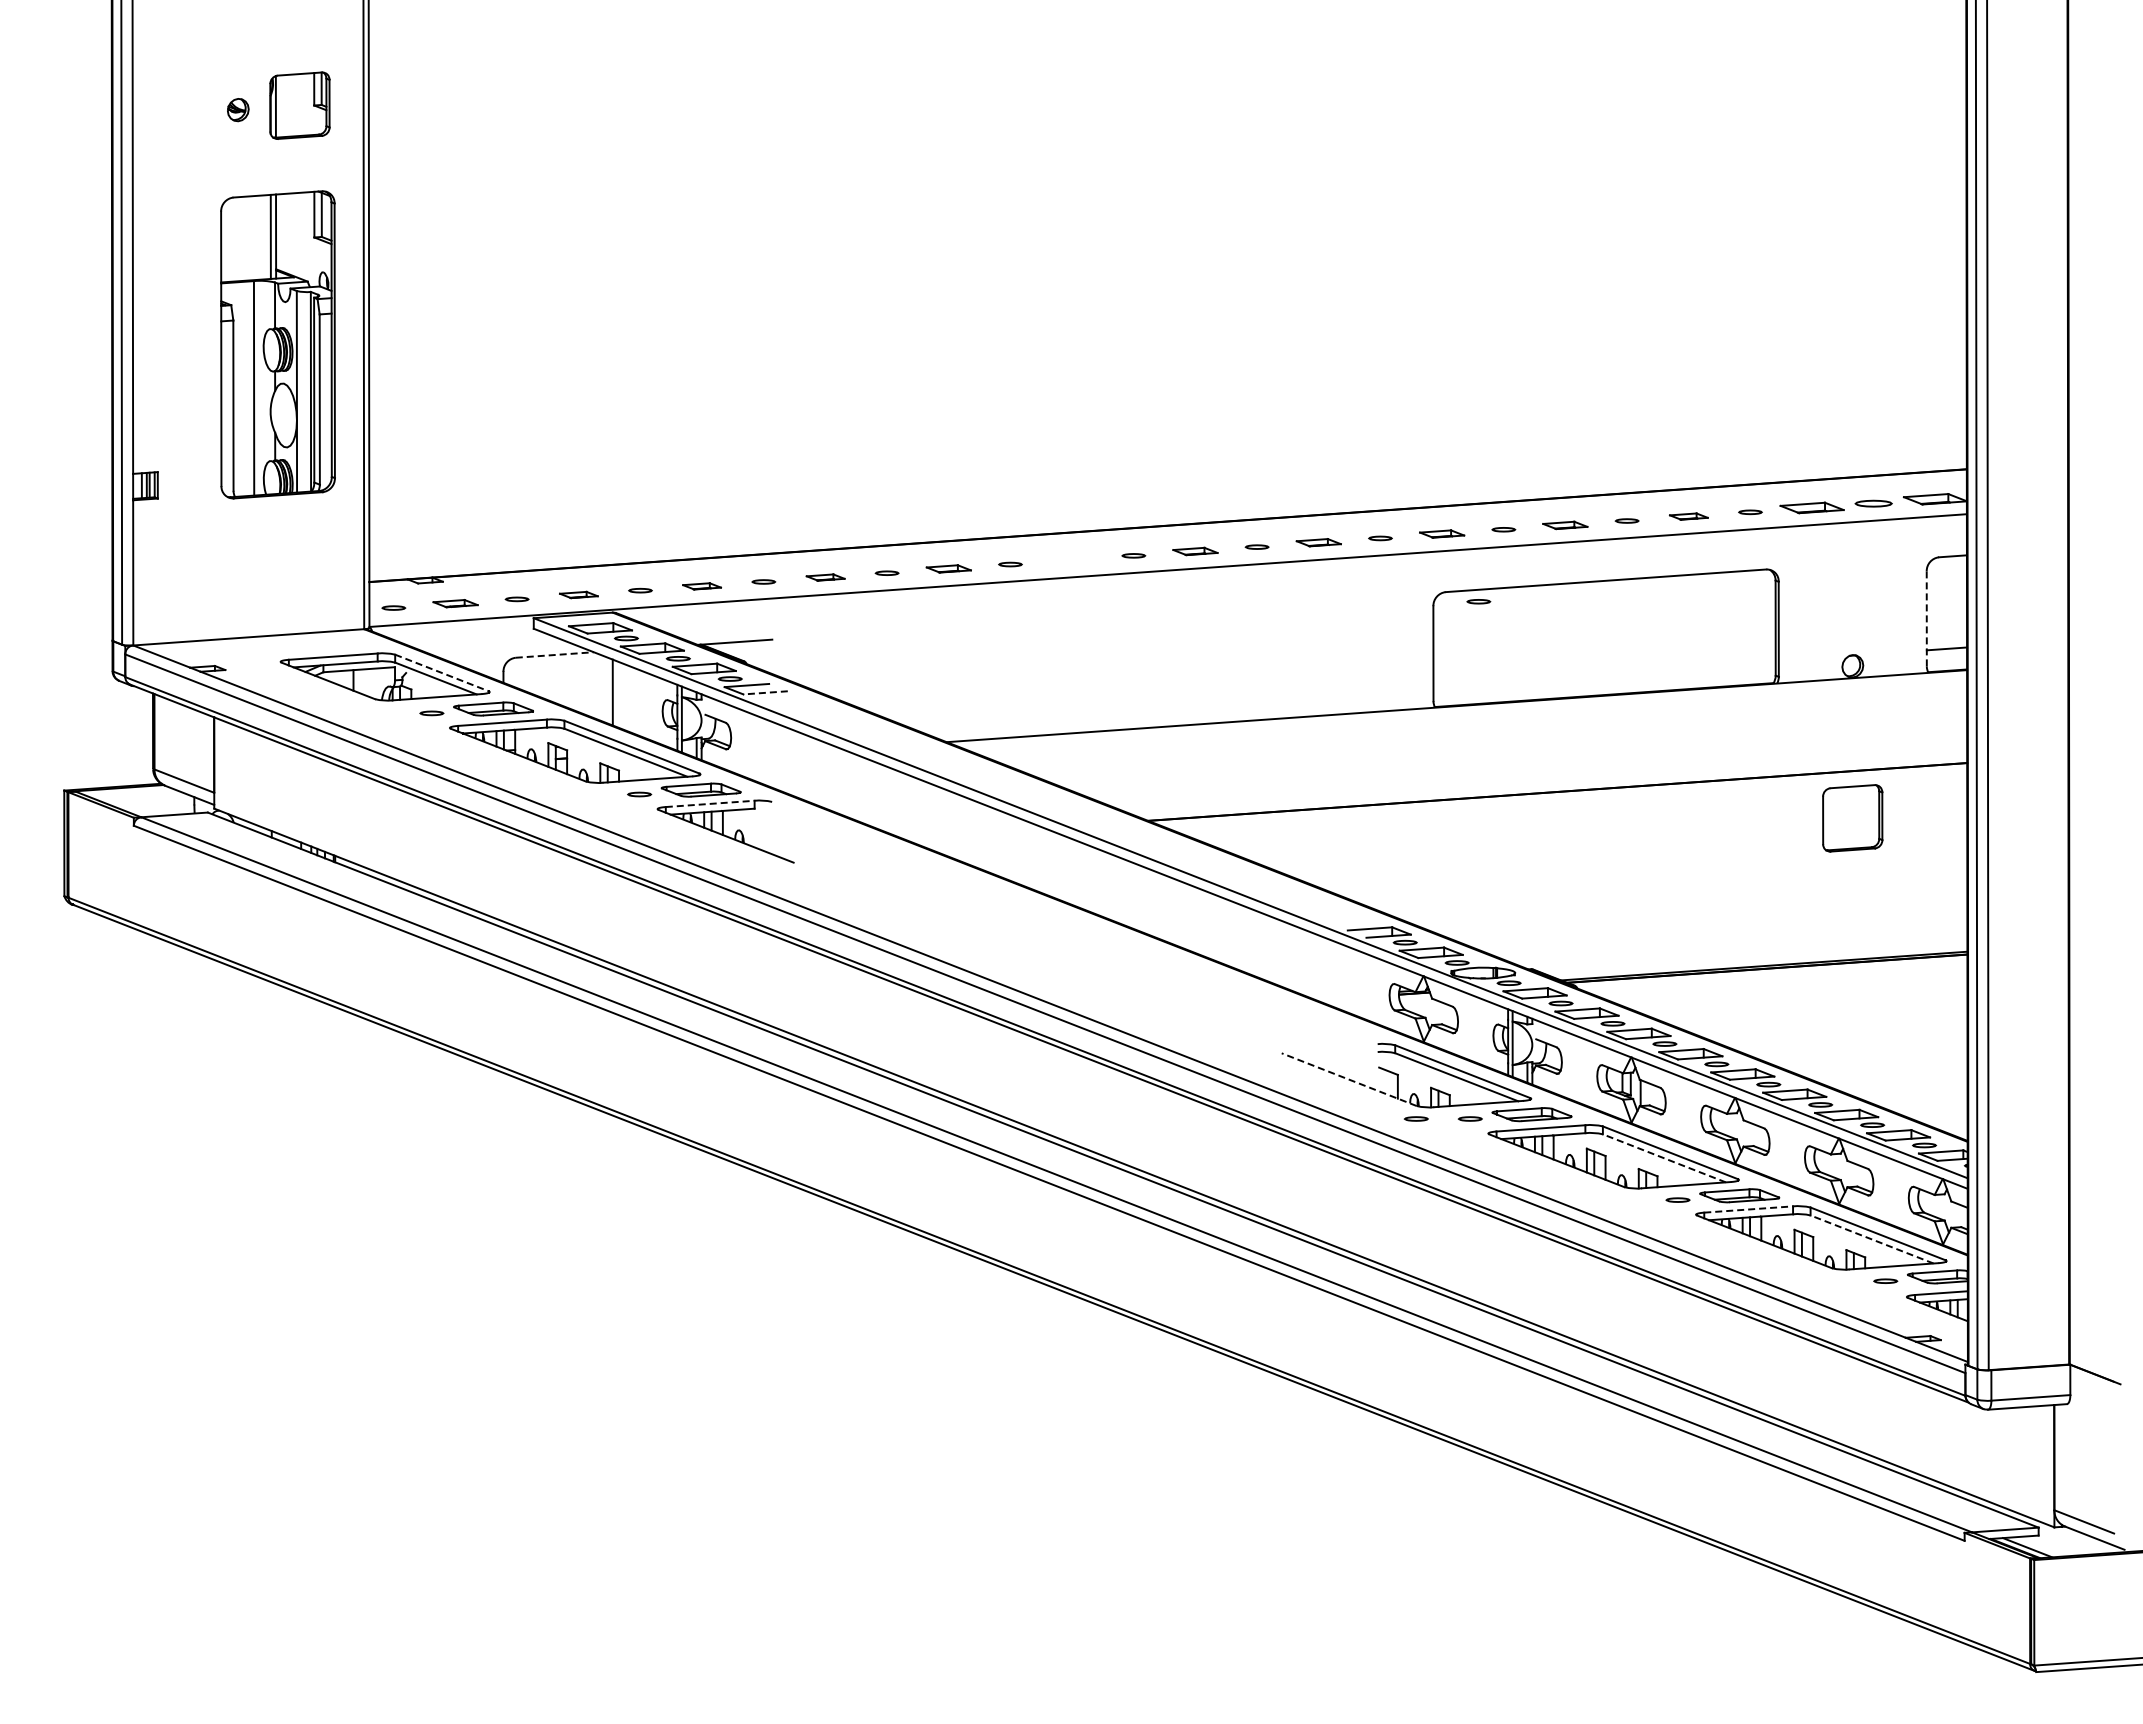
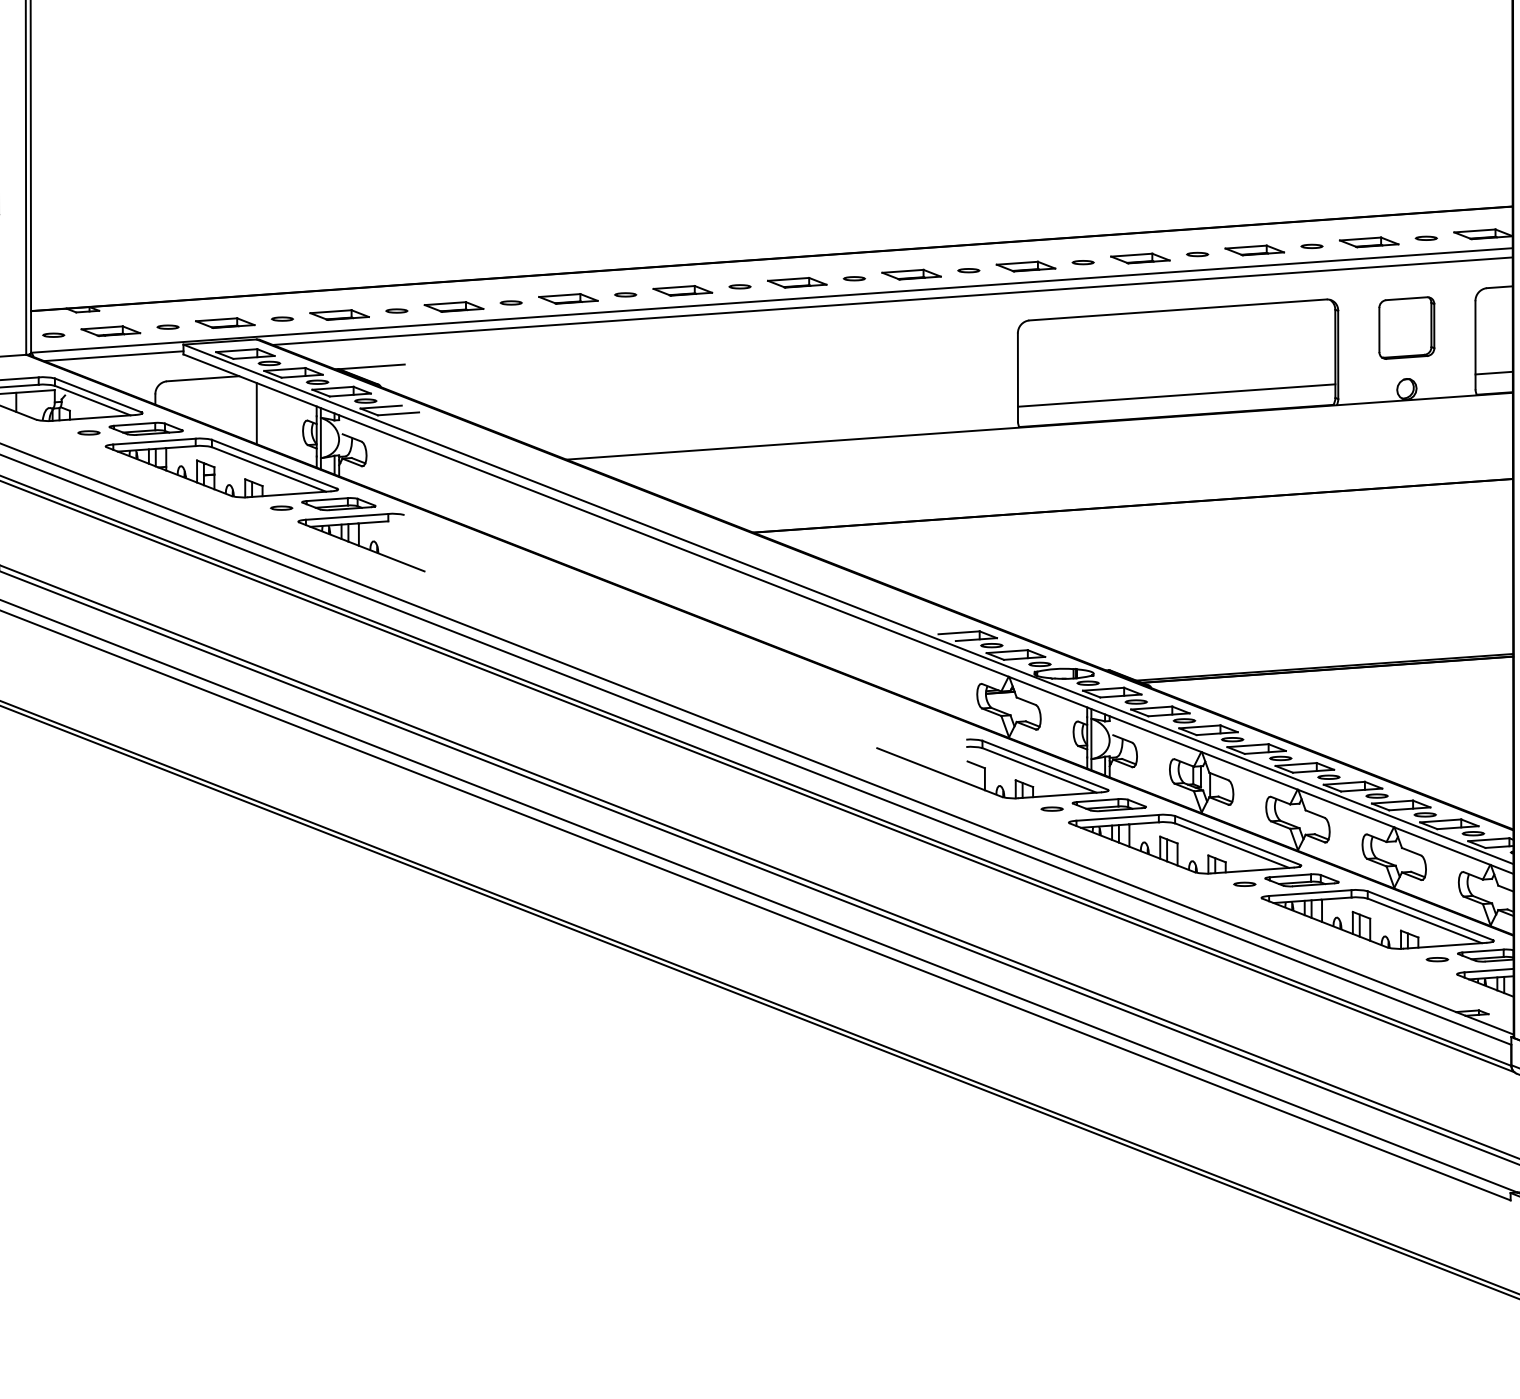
part: (1873, 503) -> (1426, 238), size x0.62
part: (1688, 516) -> (1254, 250), size x1.67
part: (1564, 525) -> (1139, 258), size x1.43
part: (1441, 533) -> (1025, 266), size x1.43
part: (1318, 542) -> (911, 274), size x1.43
part: (1195, 551) -> (797, 282), size x1.43
part: (1071, 560) -> (682, 291), added
part: (948, 568) -> (568, 298), size x1.43
line: (1298, 571) -> (892, 301), added
part: (825, 577) -> (454, 306), size x1.67
part: (701, 586) -> (339, 315), size x1.67
part: (578, 594) -> (224, 322), size x1.67
part: (1478, 601) -> (1059, 329), removed
part: (455, 603) -> (110, 331), size x1.43
line: (1926, 618) -> (1475, 344), dashed -> solid
line: (458, 630) -> (113, 356), added
line: (555, 654) -> (203, 378), dashed -> solid
line: (442, 673) -> (98, 395), dashed -> solid
line: (1604, 673) -> (1176, 395), added
line: (765, 692) -> (398, 413), dashed -> solid
line: (710, 803) -> (347, 516), dashed -> solid
part: (1852, 818) -> (1406, 328), moved
line: (1348, 1079) -> (939, 772), dashed -> solid
part: (1415, 1118) -> (1001, 808), removed
line: (1663, 1158) -> (1231, 845), dashed -> solid
line: (1748, 1209) -> (1310, 893), dashed -> solid
line: (1871, 1239) -> (1424, 920), dashed -> solid

